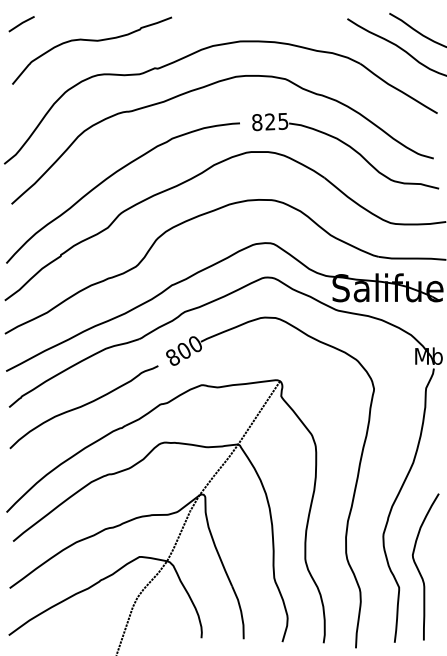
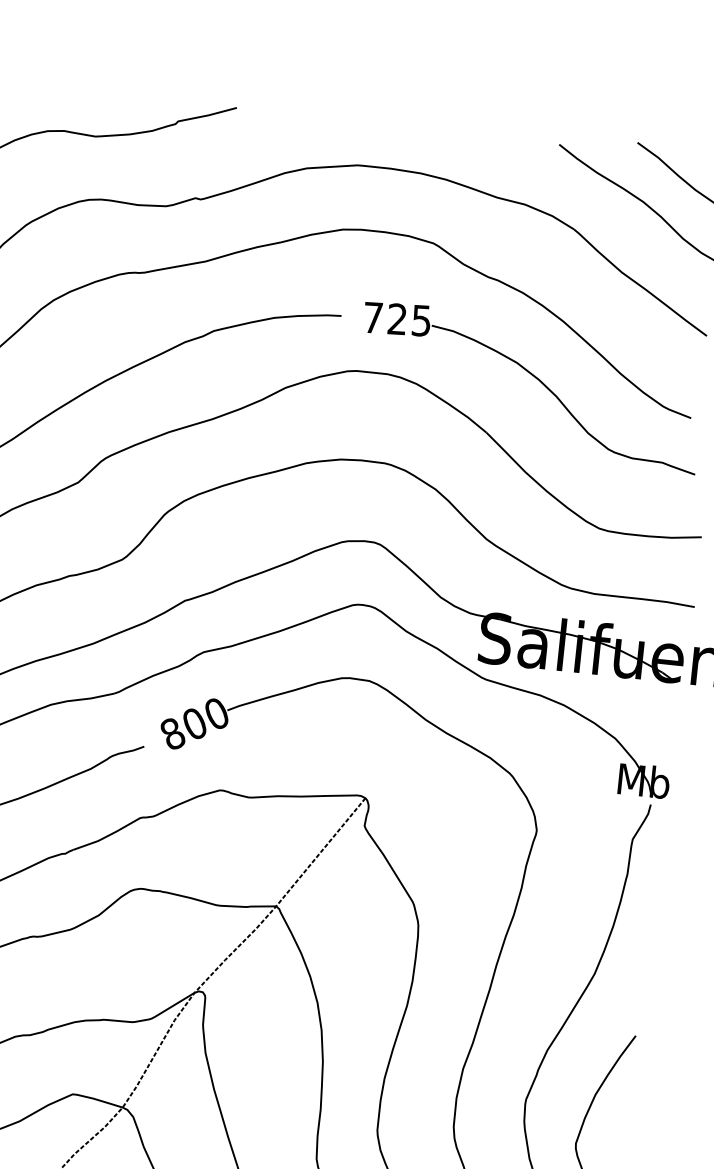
text: (257, 122) -> (373, 317), 825 -> 725

